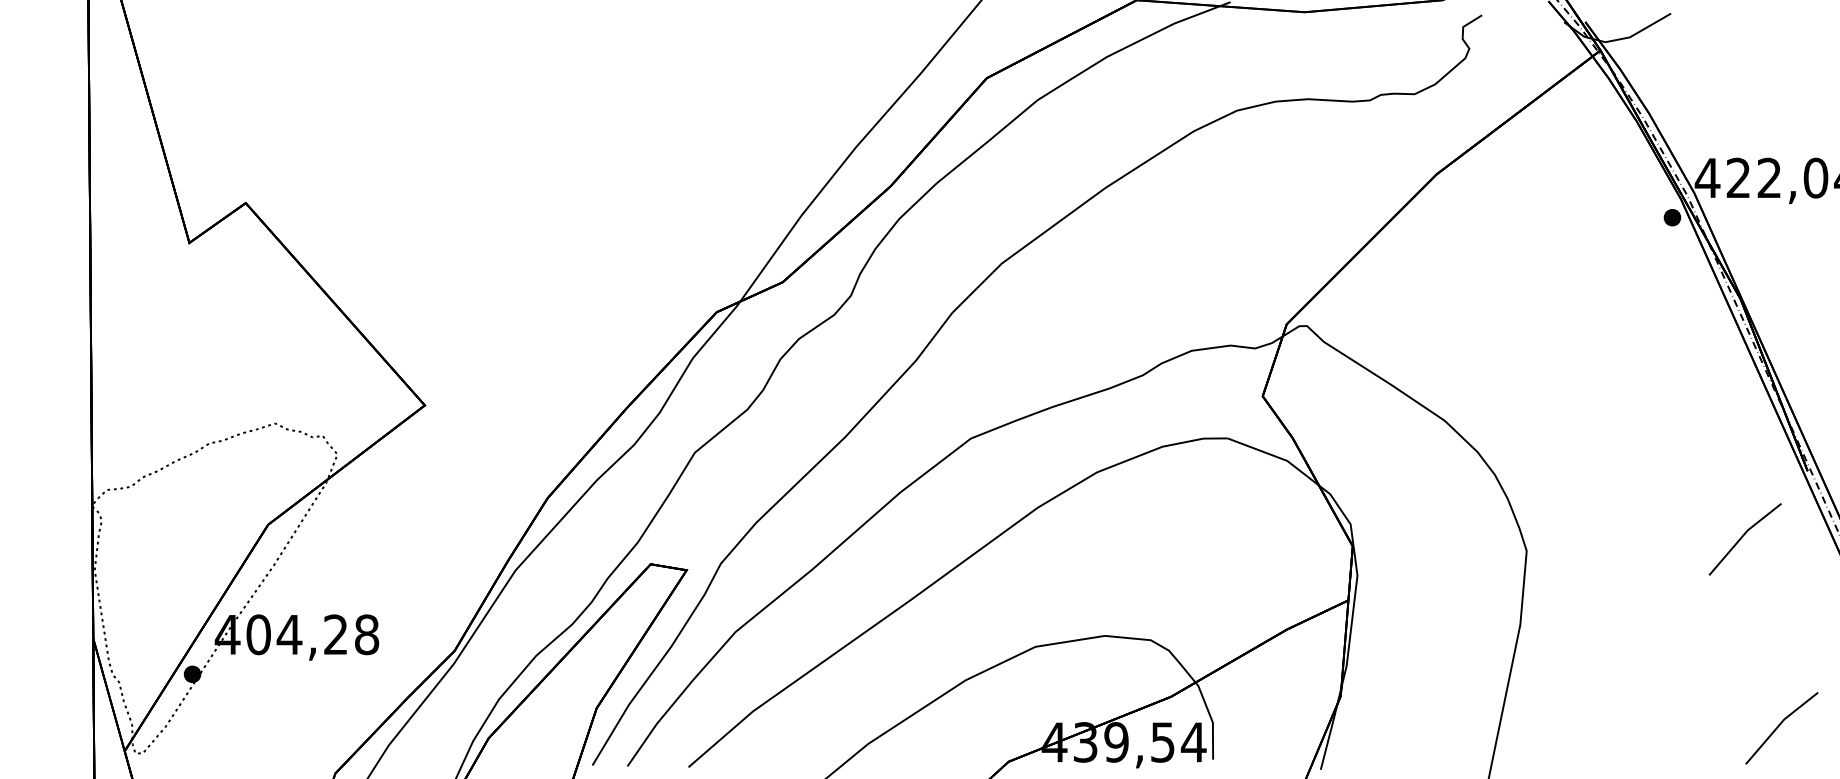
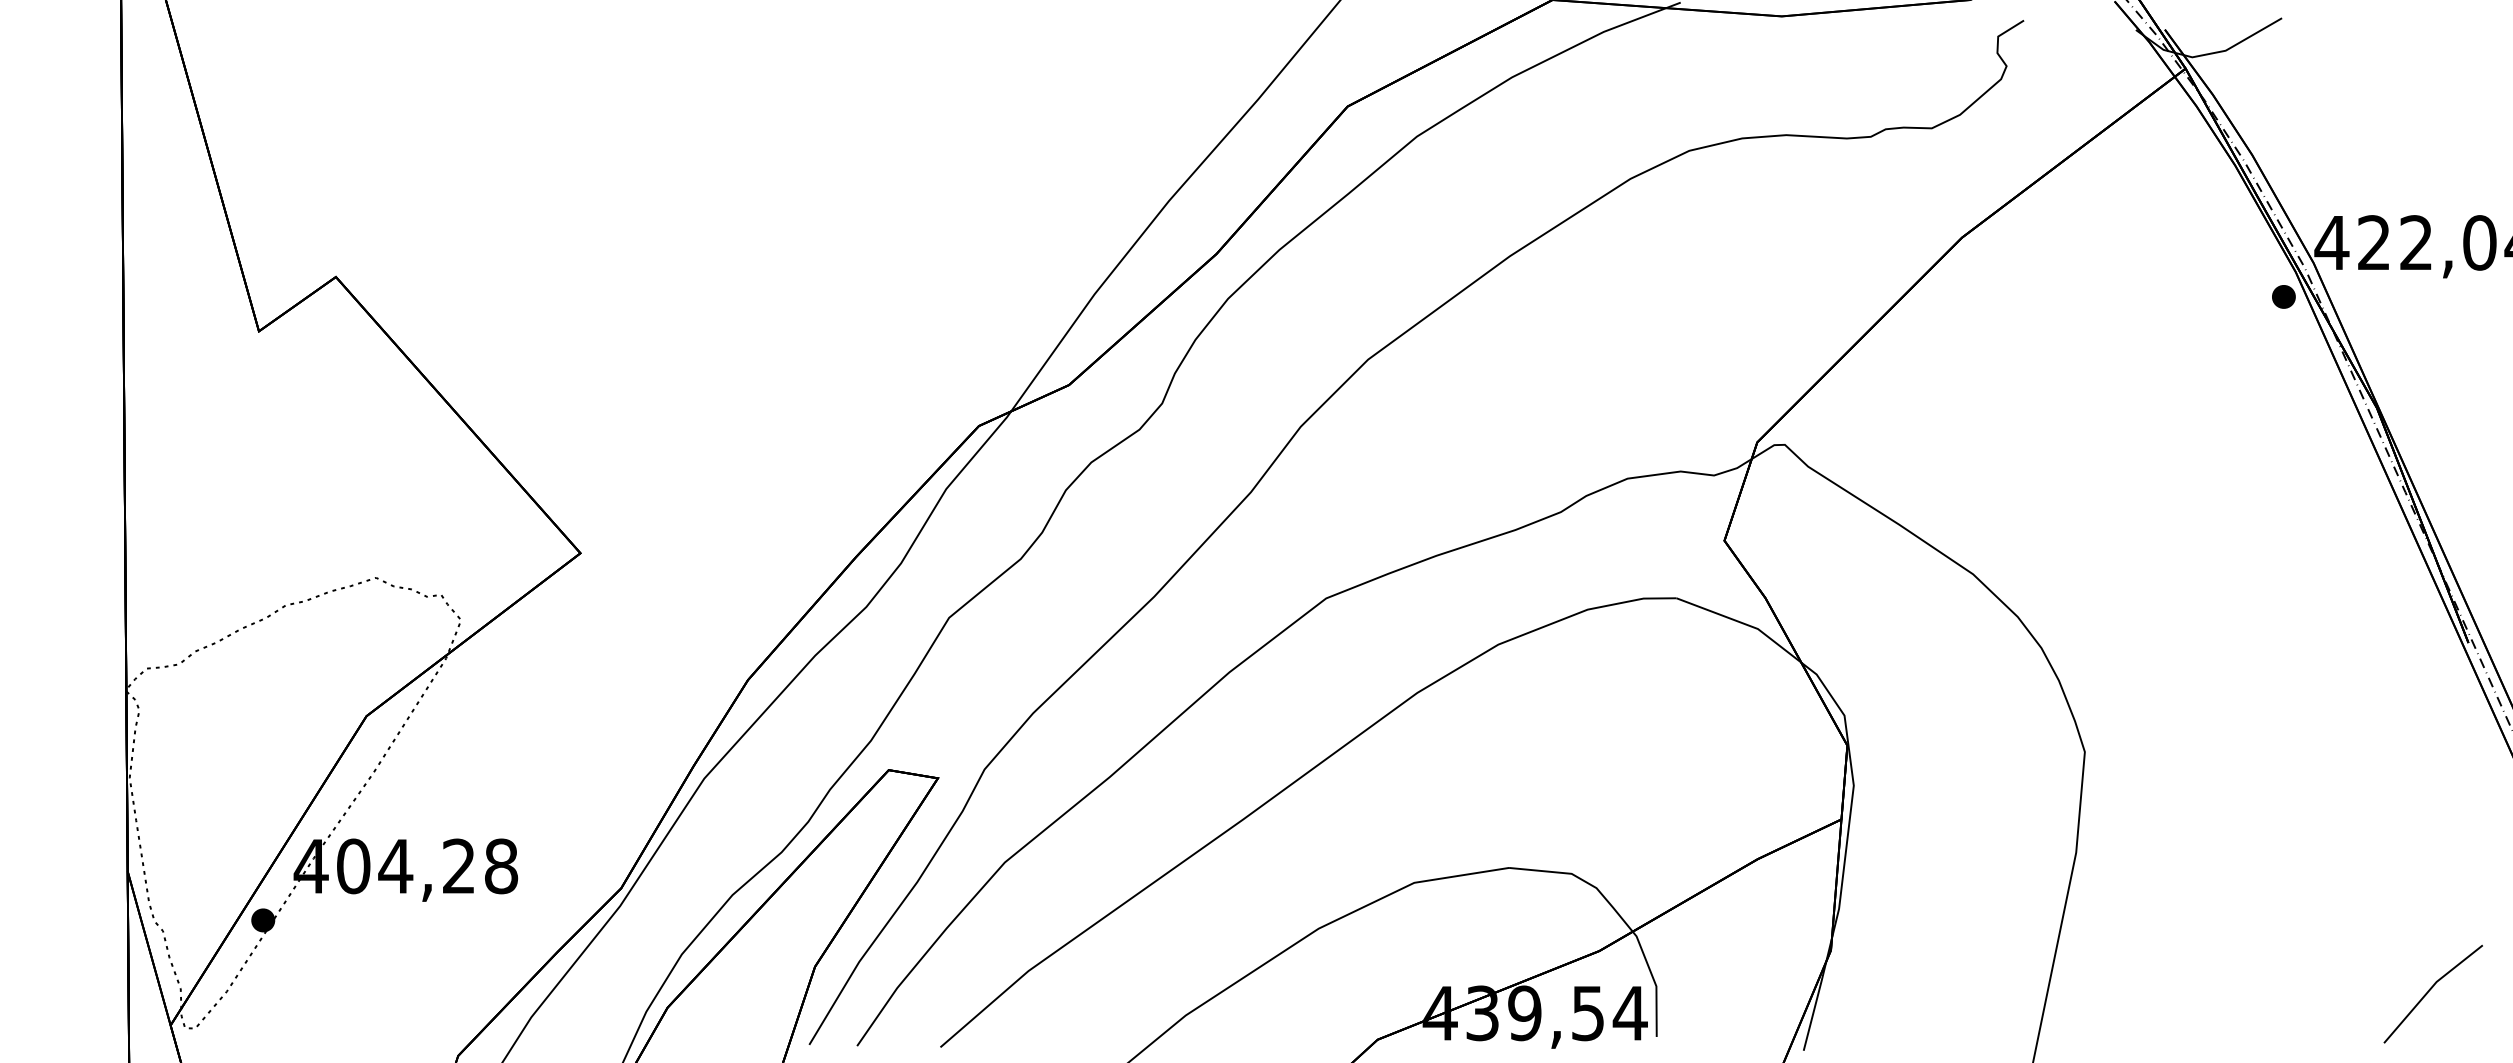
line: (1743, 536) -> (2380, 732), removed

